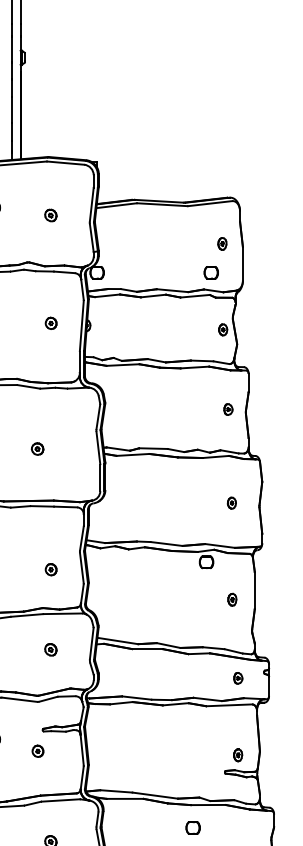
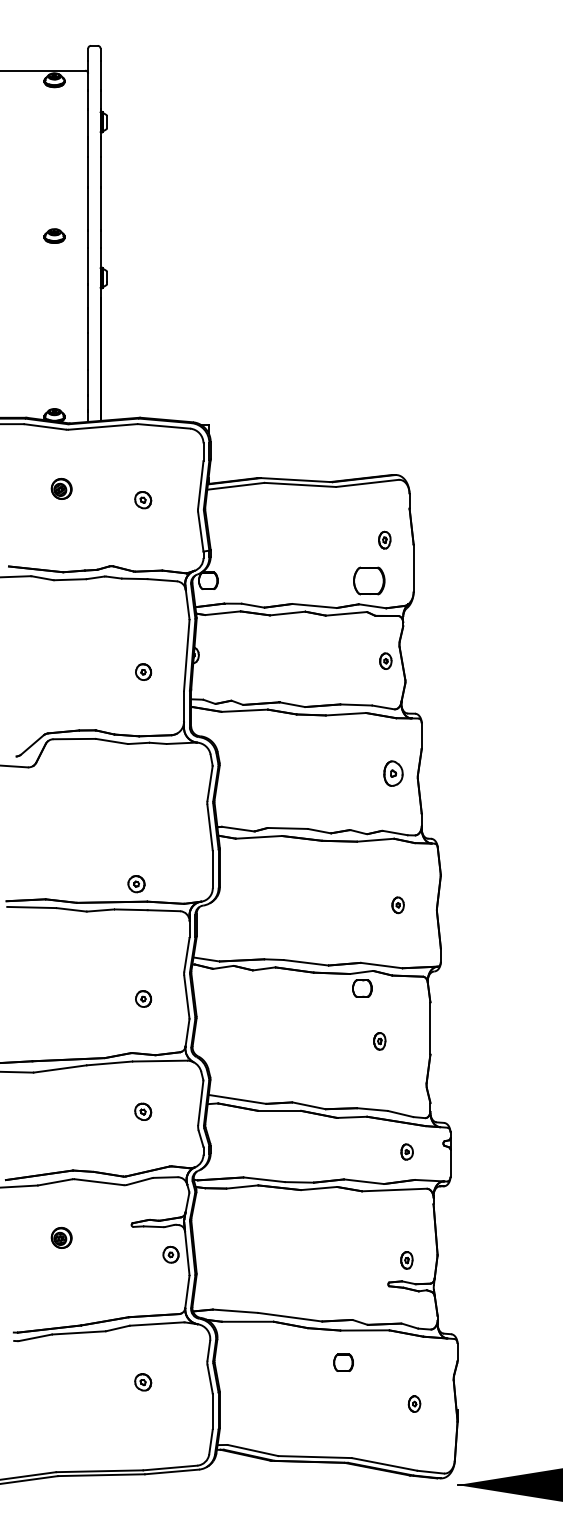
part: (210, 272) -> (368, 580), size x1.6
part: (51, 322) -> (143, 671), moved
part: (227, 408) -> (392, 772), size x1.6
part: (37, 449) -> (136, 884), moved
part: (232, 599) -> (379, 1041), moved
part: (37, 751) -> (170, 1254), moved

